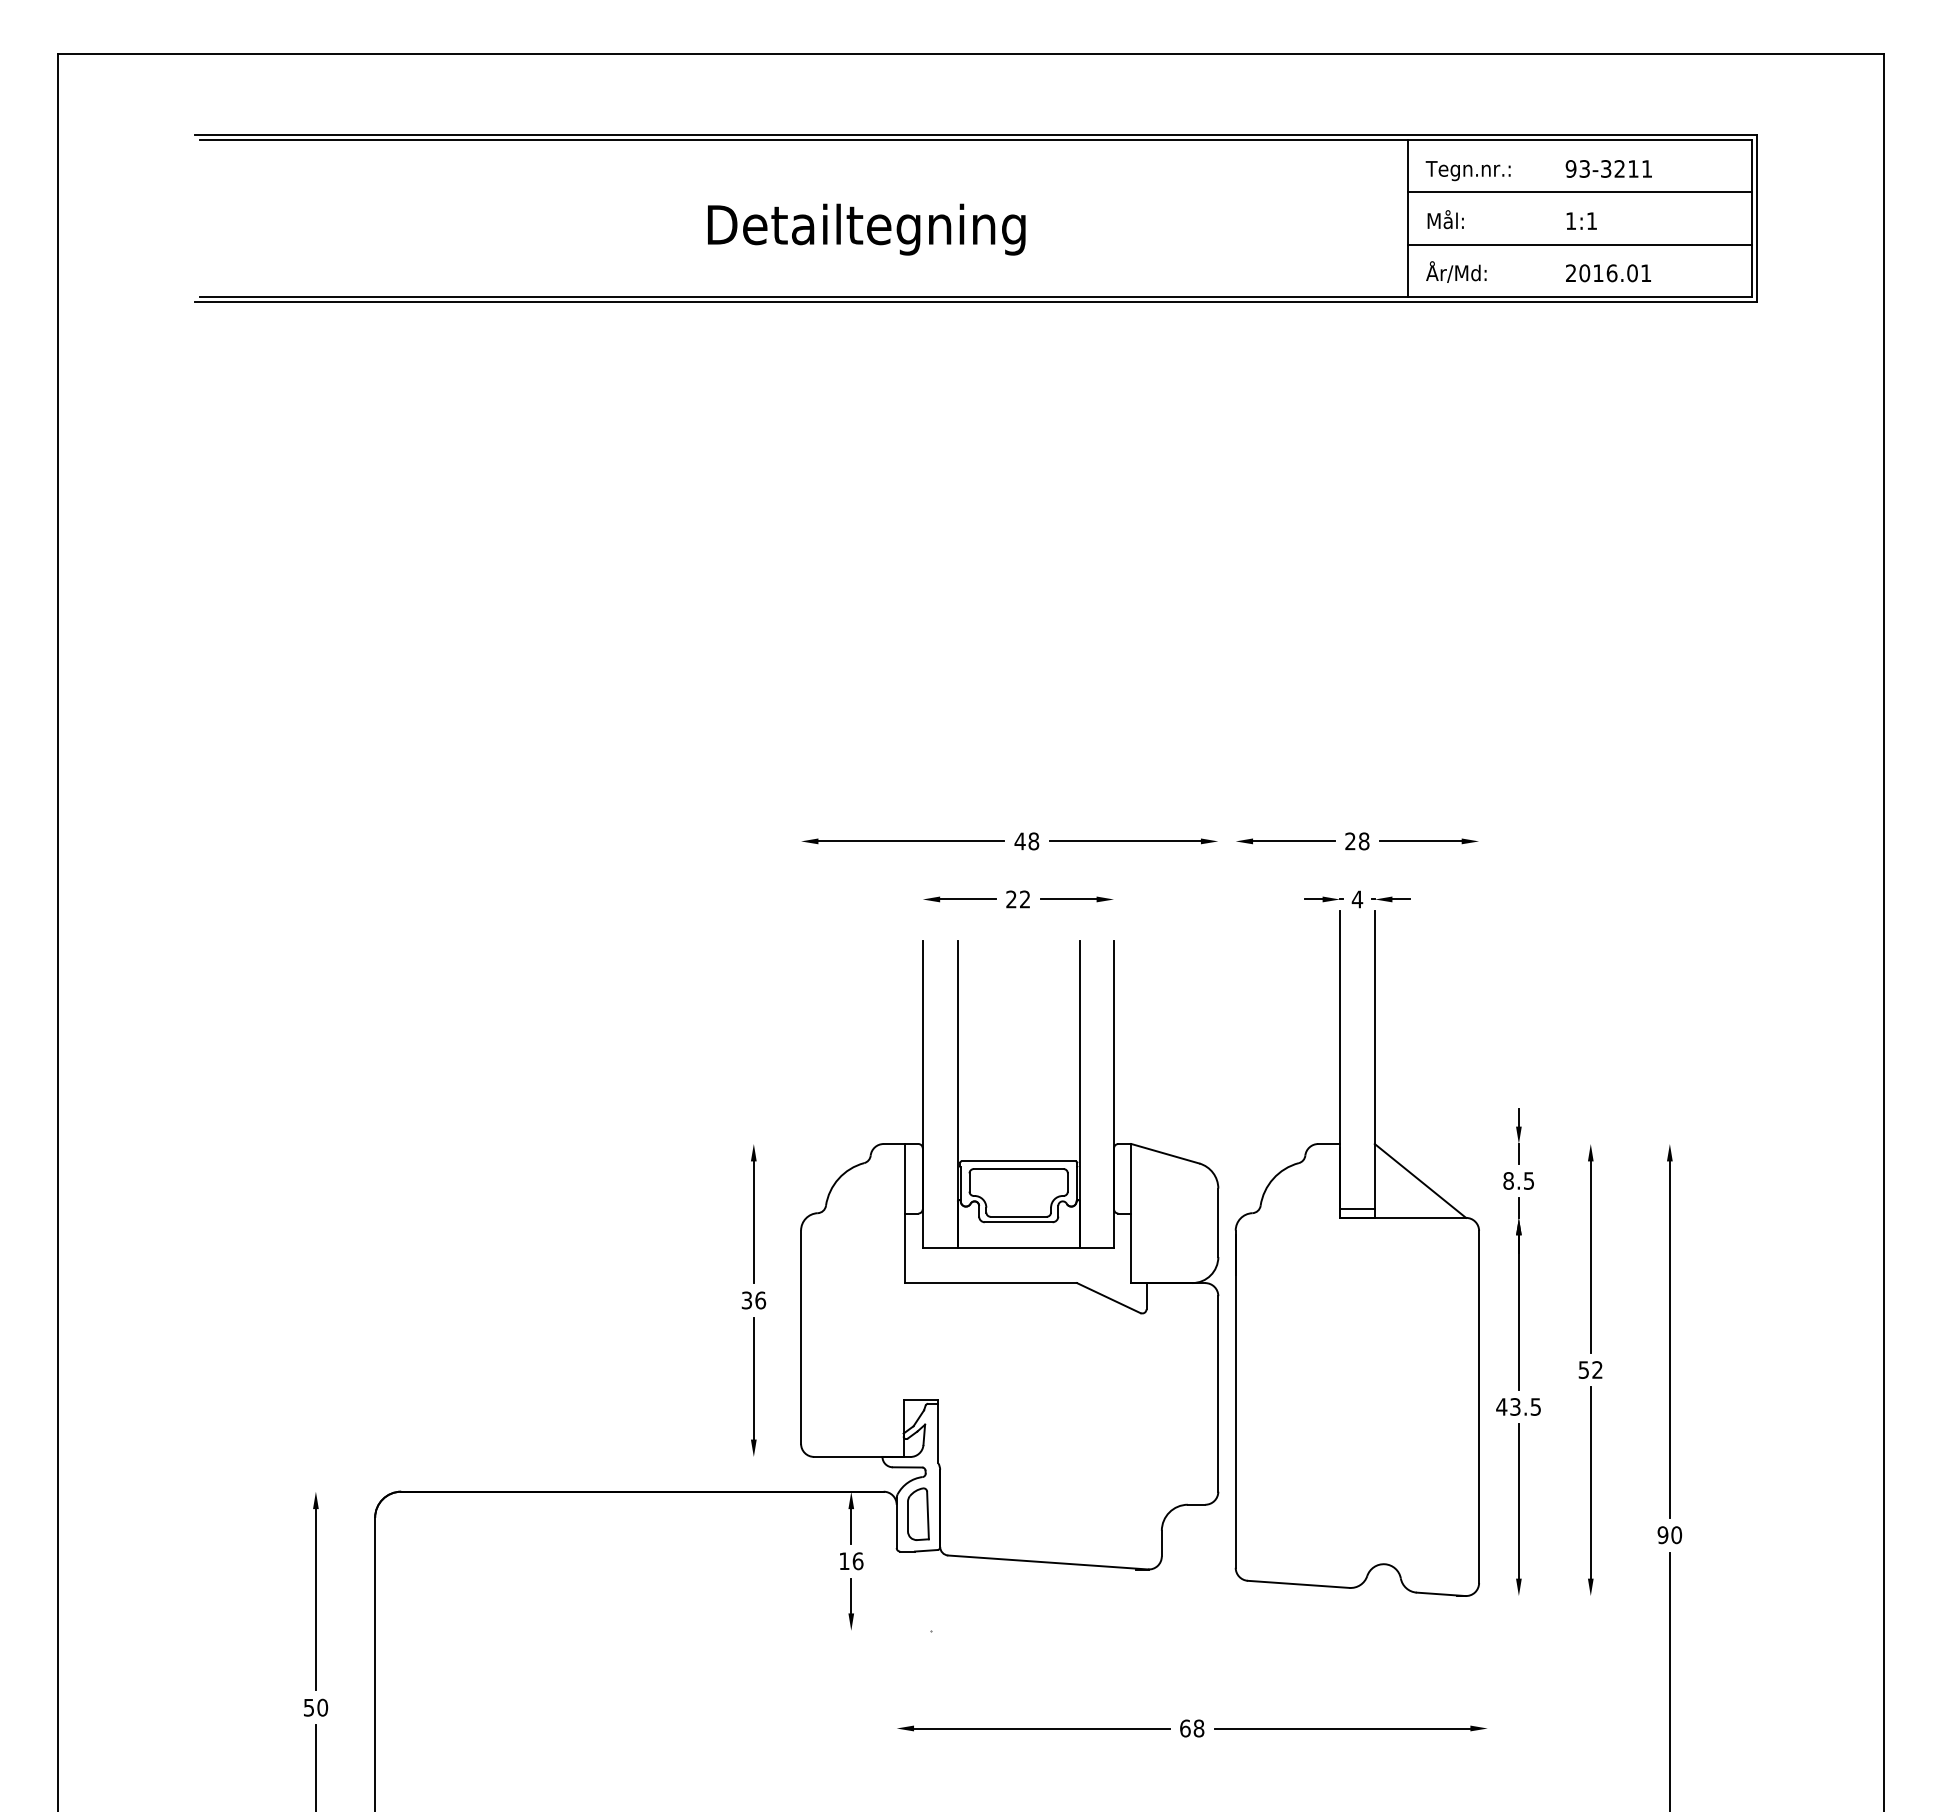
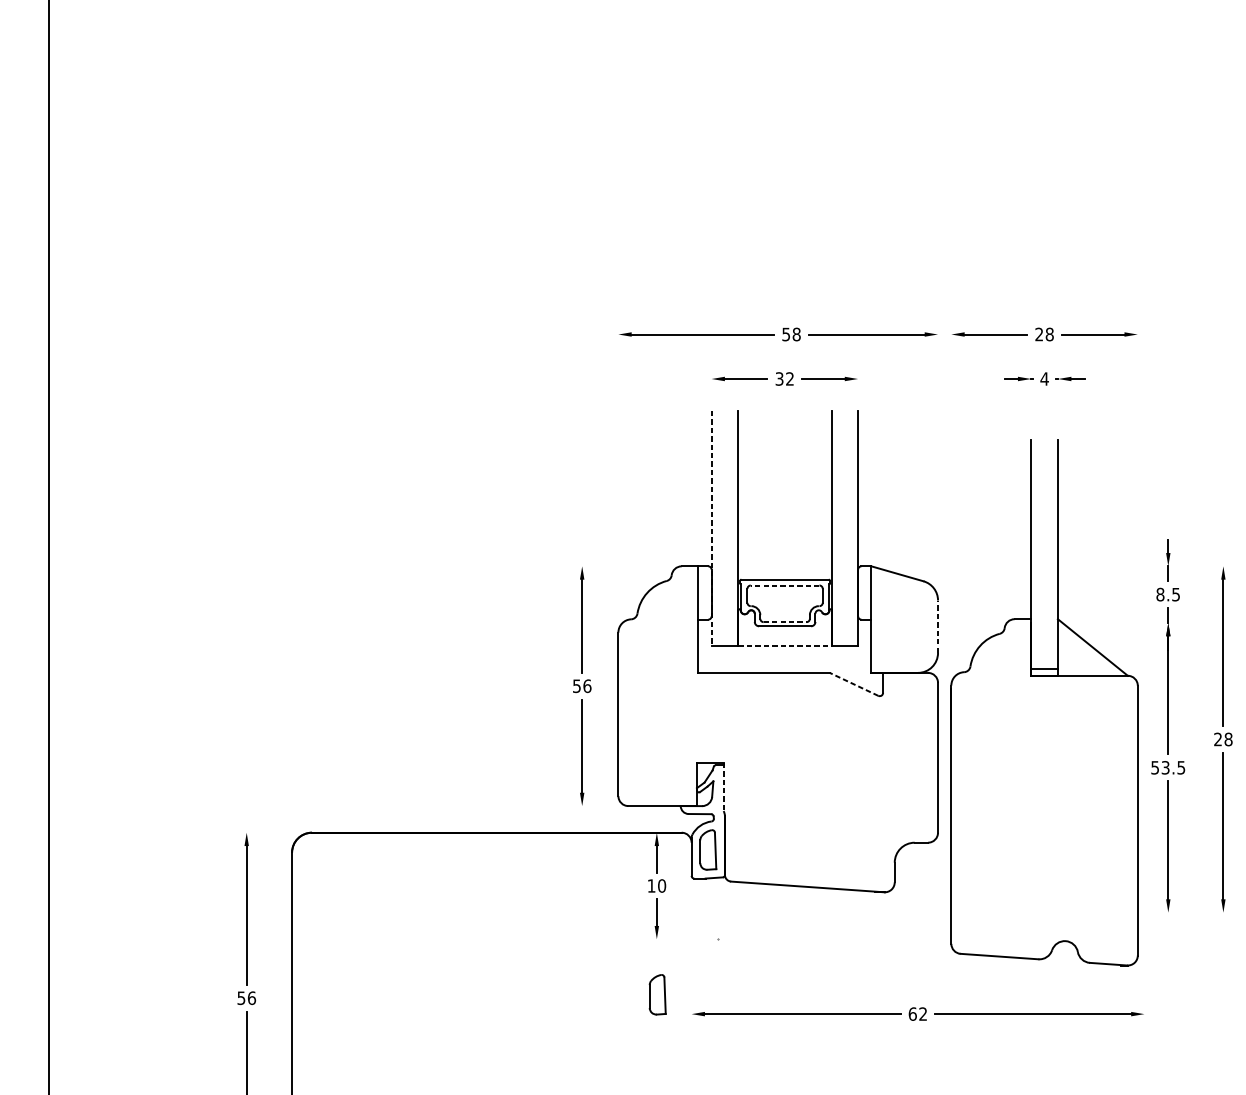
text: (1019, 841) -> (785, 334), 48 -> 58
text: (1011, 899) -> (779, 379), 22 -> 32
line: (922, 1094) -> (711, 528), solid -> dashed
line: (1018, 1169) -> (784, 585), solid -> dashed
line: (1019, 1216) -> (785, 621), solid -> dashed
line: (1218, 1222) -> (938, 626), solid -> dashed
line: (1018, 1248) -> (784, 646), solid -> dashed
part: (1356, 1253) -> (1043, 703), moved
line: (1108, 1297) -> (853, 683), solid -> dashed
text: (747, 1299) -> (577, 685), 36 -> 56
text: (1590, 1369) -> (1223, 739), 52 -> 28
text: (1501, 1406) -> (1154, 767), 43.5 -> 53.5
line: (938, 1431) -> (723, 786), solid -> dashed
text: (857, 1560) -> (661, 885), 16 -> 10
part: (852, 1702) -> (657, 994), added
text: (322, 1707) -> (251, 998), 50 -> 56
text: (1198, 1728) -> (922, 1014), 68 -> 62

